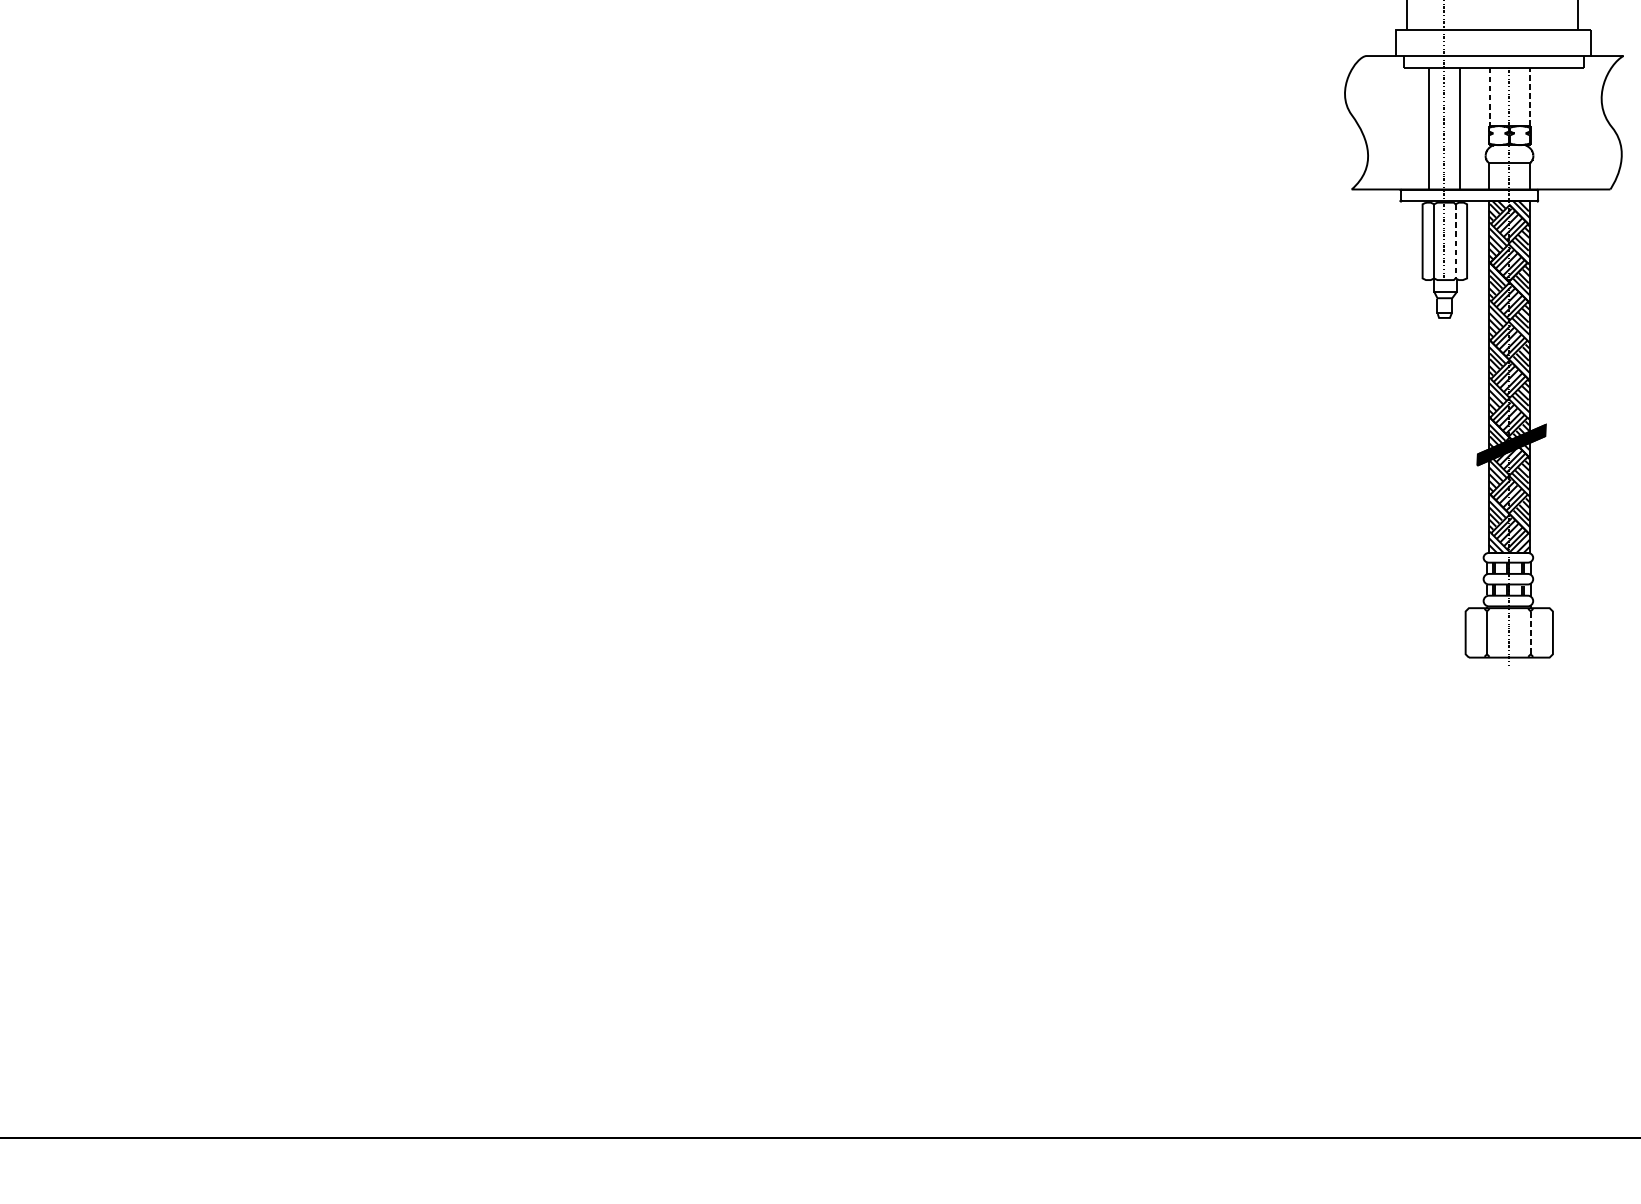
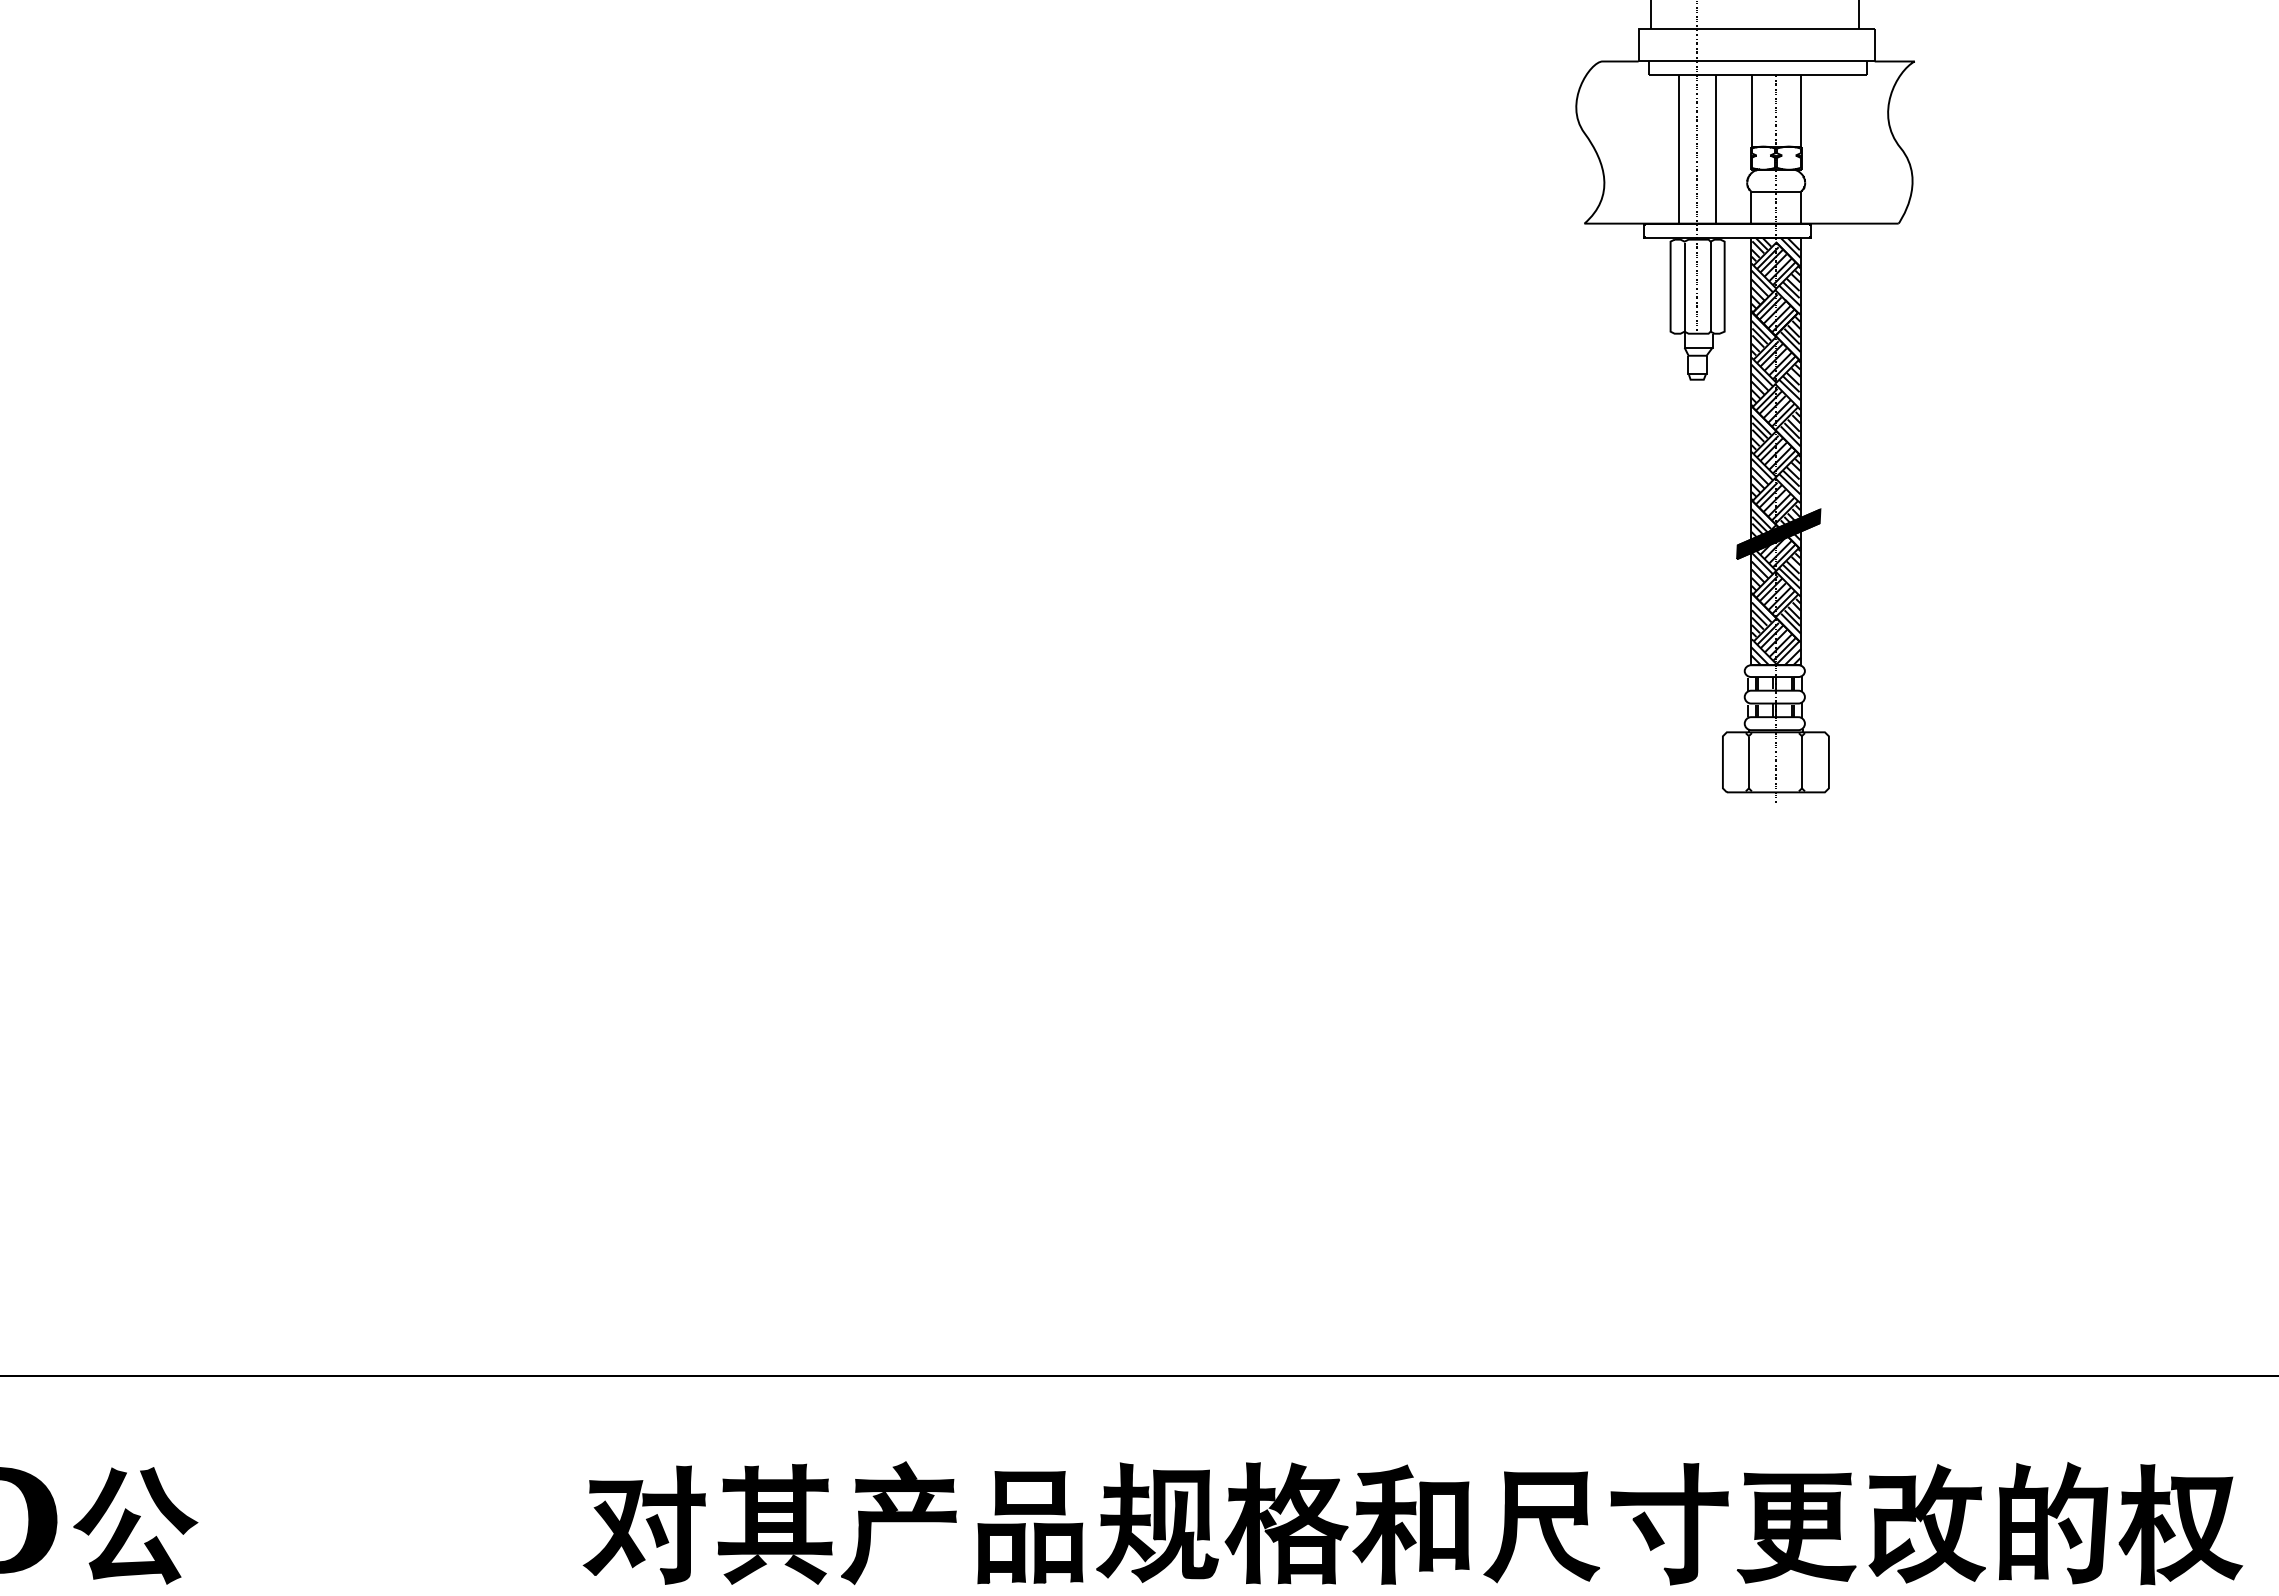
line: (1489, 97) -> (1751, 111), dashed -> solid
line: (1529, 97) -> (1800, 111), dashed -> solid
line: (1455, 242) -> (1710, 287), dashed -> solid
line: (1530, 632) -> (1801, 761), dashed -> solid

